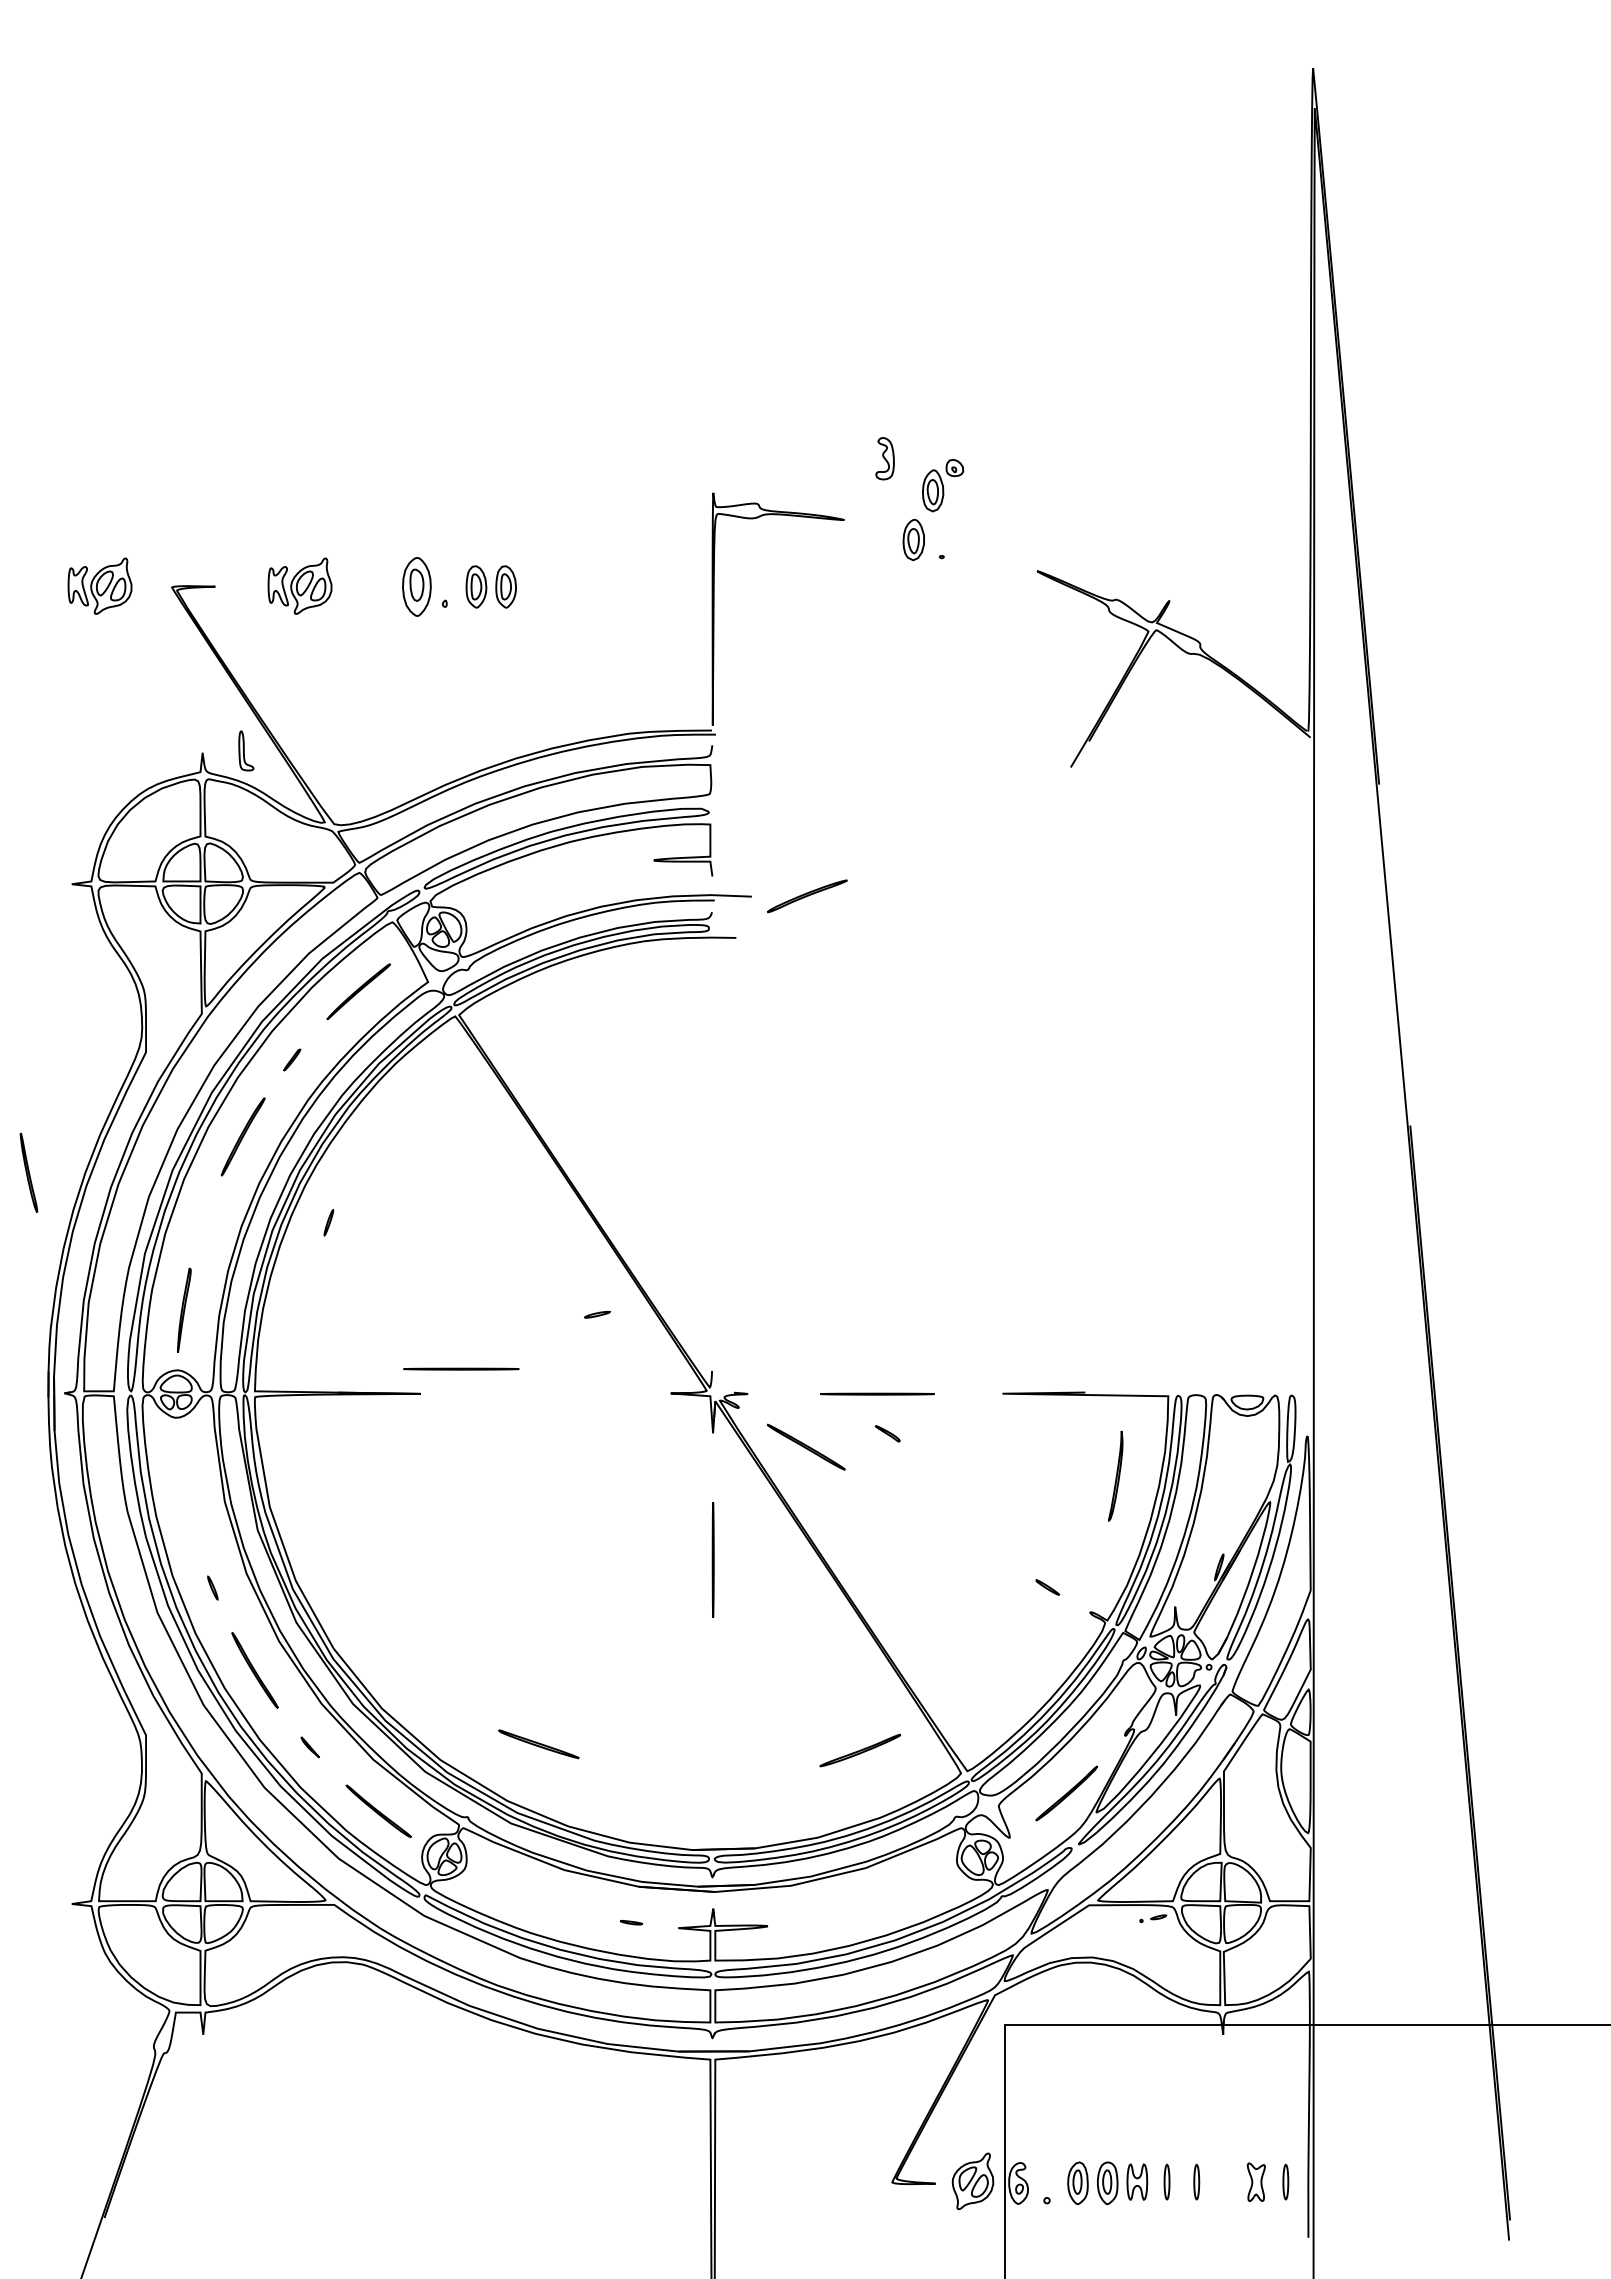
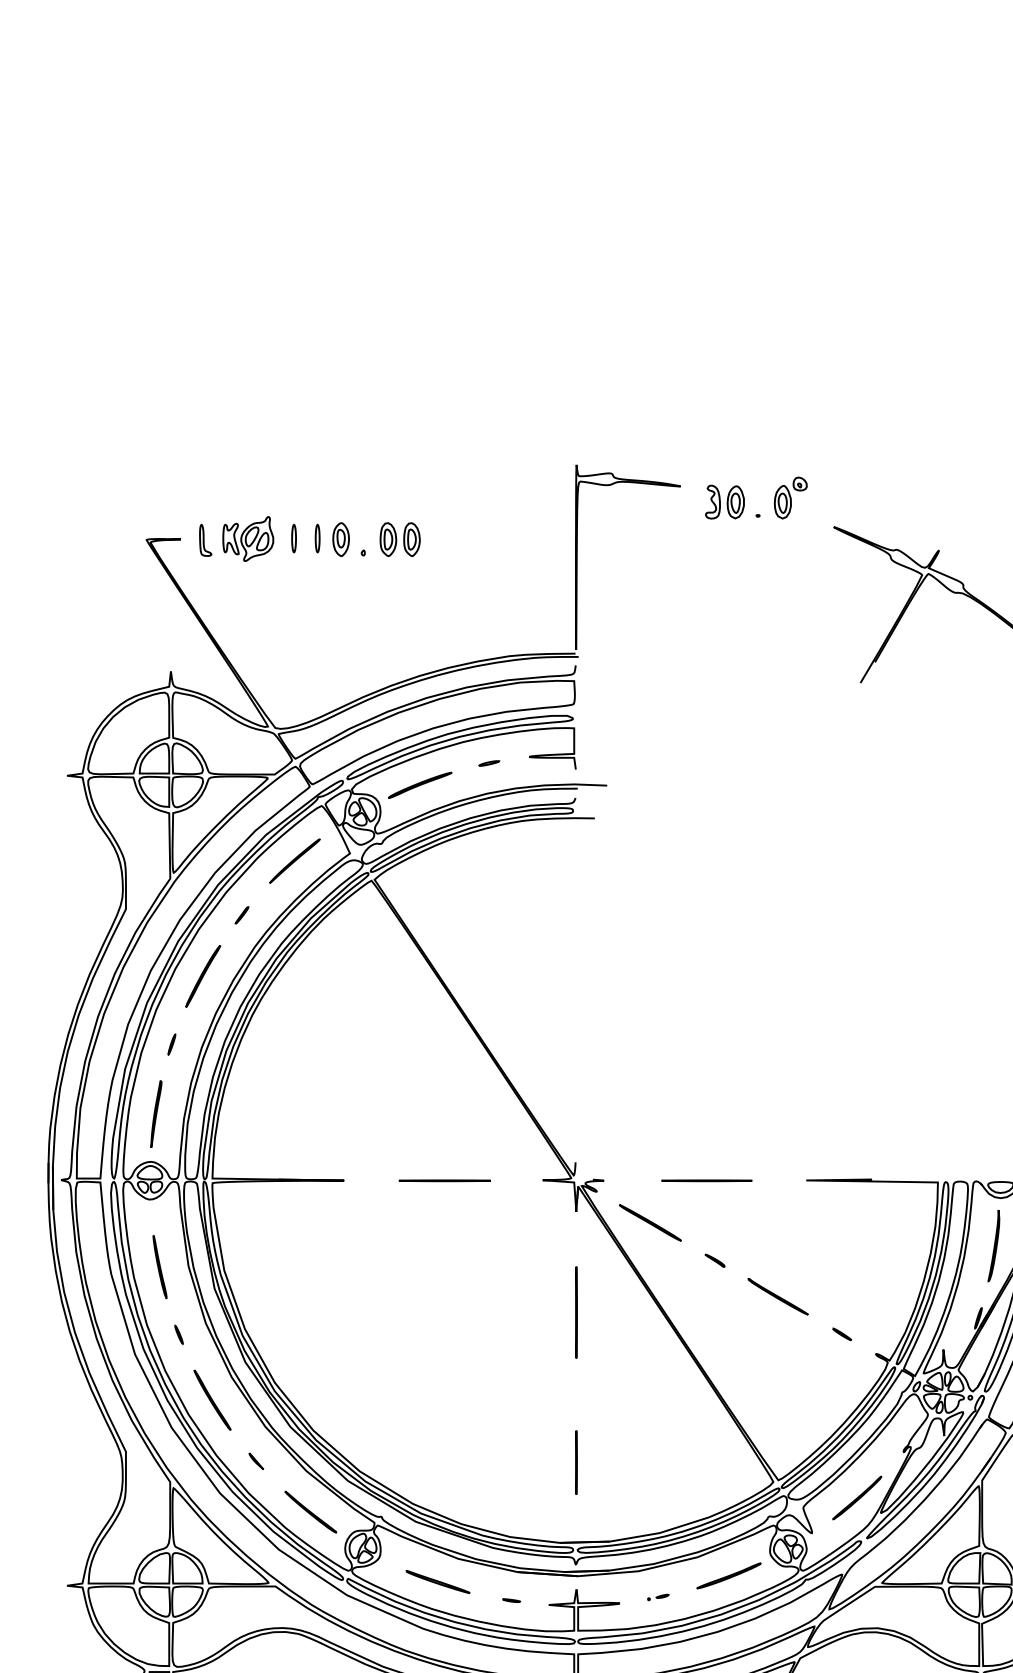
part: (884, 458) -> (712, 501), moved
part: (943, 485) -> (791, 497), moved
part: (99, 585) -> (89, 538), removed
part: (357, 585) -> (293, 538), added
part: (387, 585) -> (317, 538), added
part: (416, 586) -> (340, 539), size x0.71
part: (246, 750) -> (205, 540), moved
part: (807, 896) -> (420, 785), moved
part: (28, 1172) -> (159, 1266), moved
line: (328, 1222) -> (171, 1044), moved
part: (597, 1314) -> (489, 763), moved
line: (461, 1368) -> (444, 1180), moved
part: (887, 1433) -> (714, 1260), moved
part: (1115, 1475) -> (993, 1245), moved
part: (966, 1539) -> (777, 1296), added
part: (538, 1744) -> (437, 1582), moved
line: (712, 1748) -> (575, 1462), added
part: (860, 1750) -> (729, 1575), moved
part: (1153, 1918) -> (658, 1597), moved

